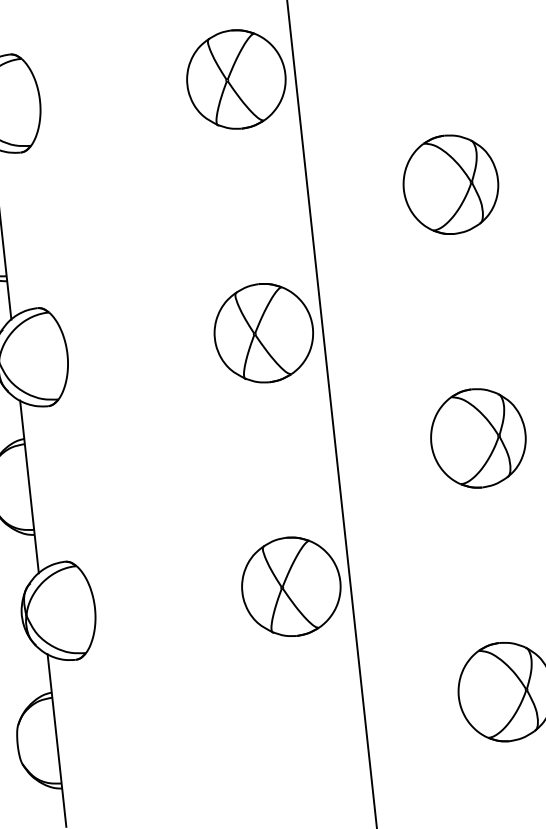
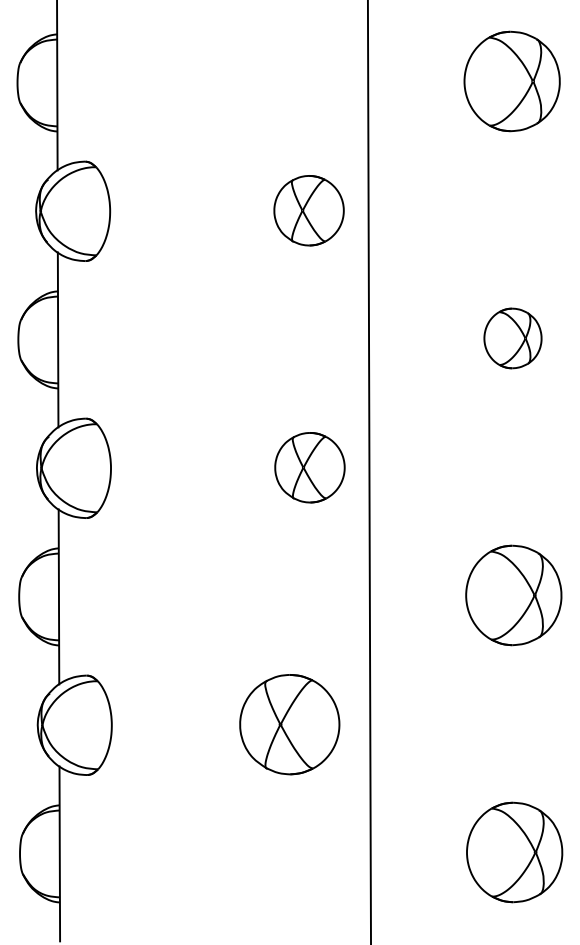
part: (235, 79) -> (308, 210), size x0.7
part: (450, 184) -> (512, 338), size x0.6
part: (263, 333) -> (309, 467), size x0.7
part: (291, 586) -> (289, 724), moved

